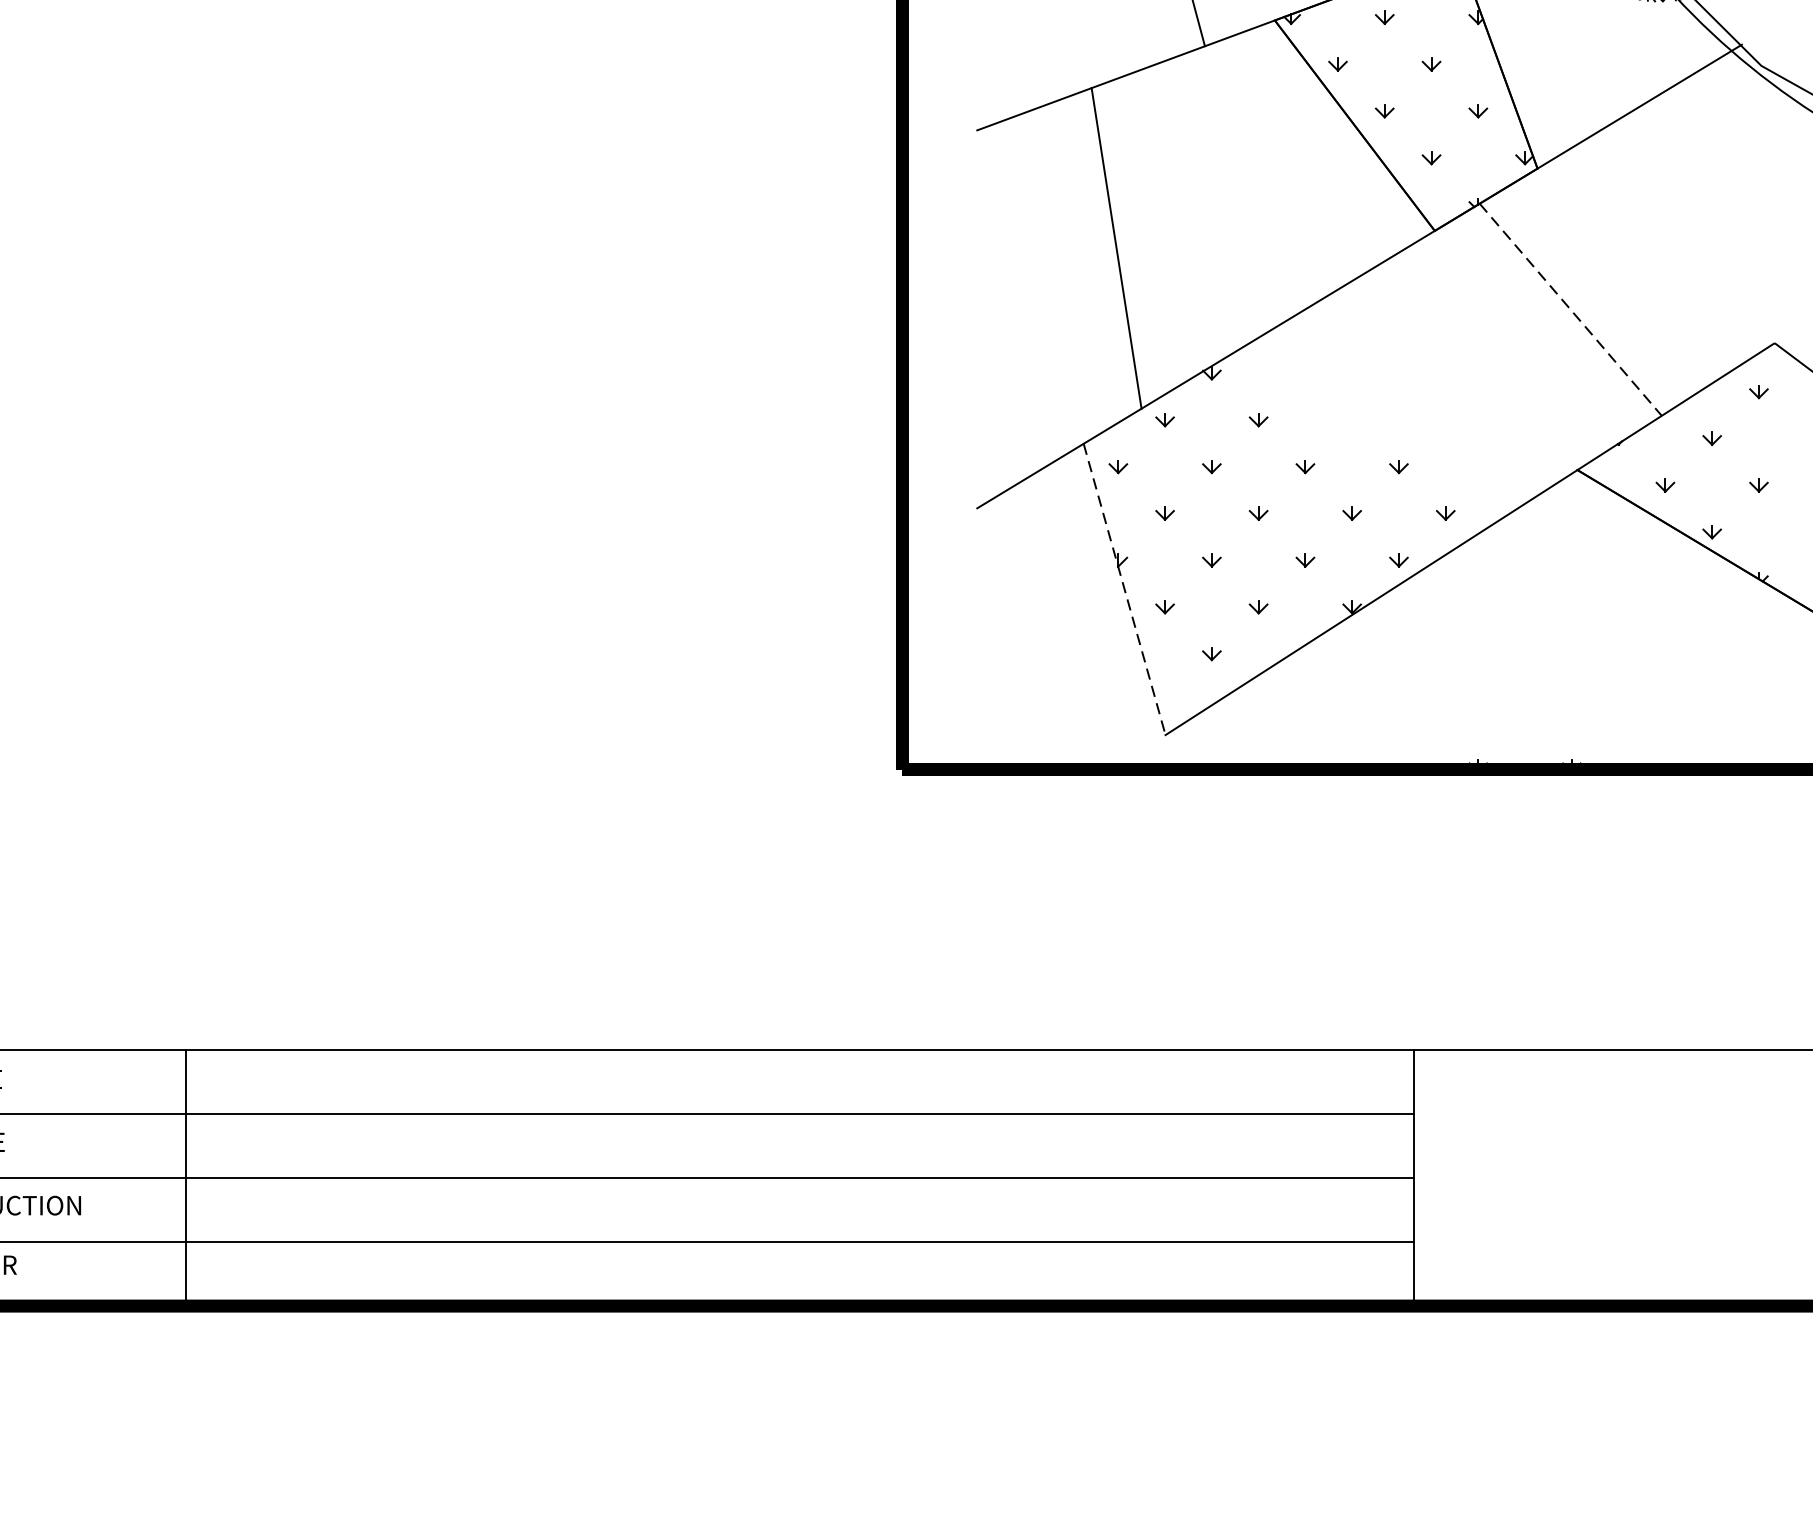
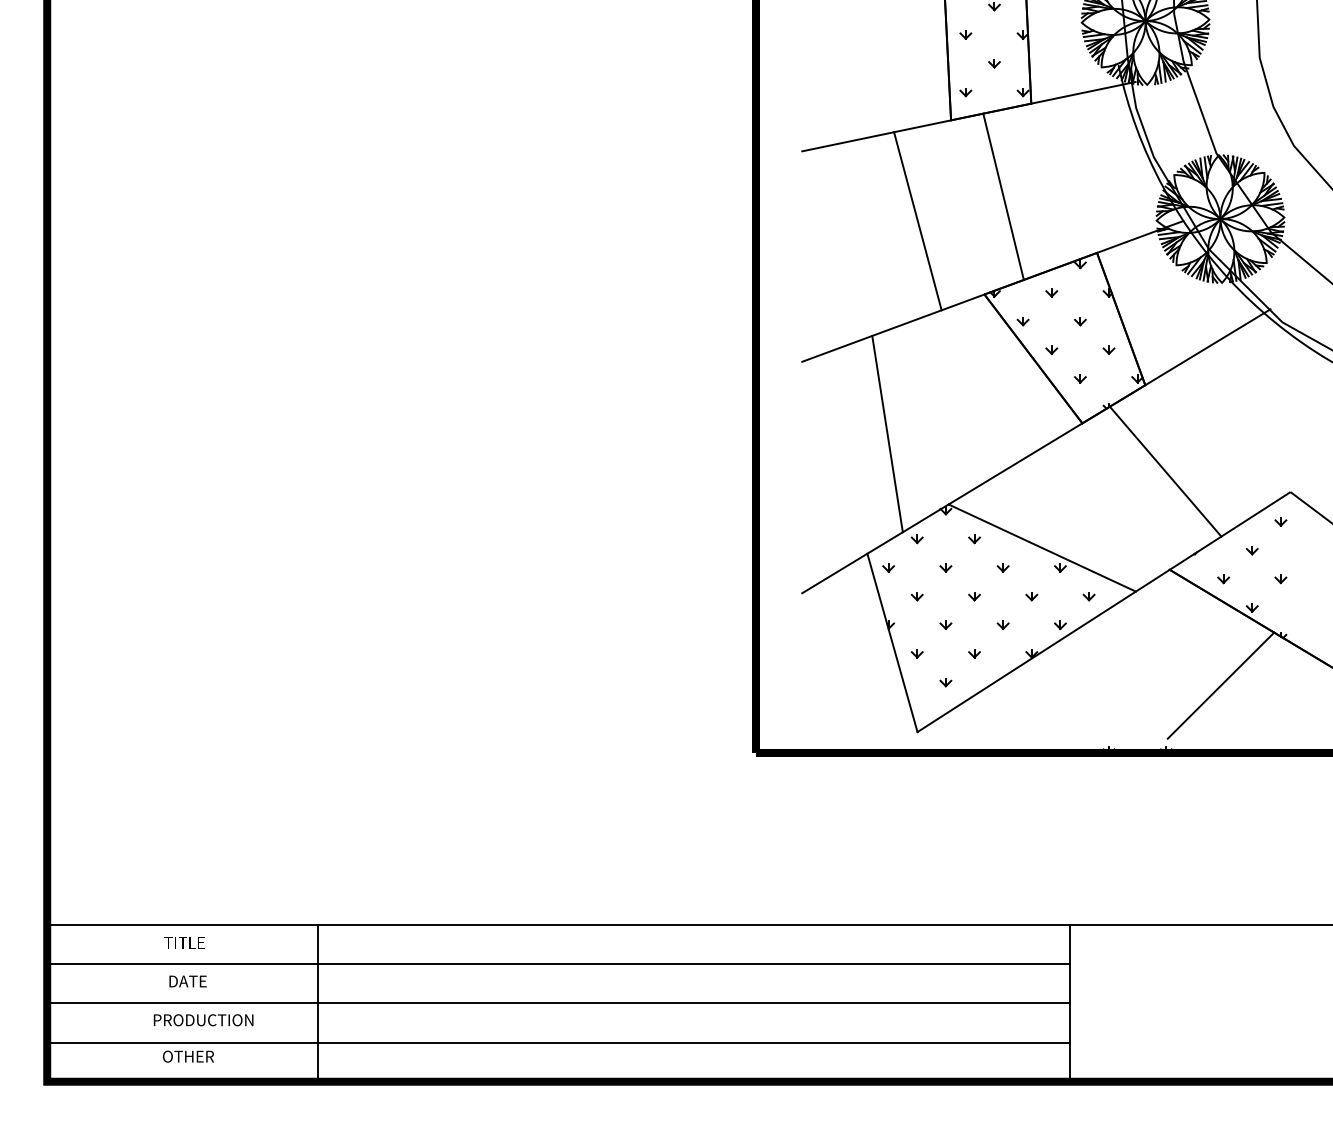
line: (1570, 309) -> (1165, 471), dashed -> solid
line: (1367, 433) -> (1041, 547), added
line: (1124, 588) -> (892, 642), dashed -> solid
line: (1660, 658) -> (1220, 685), added

